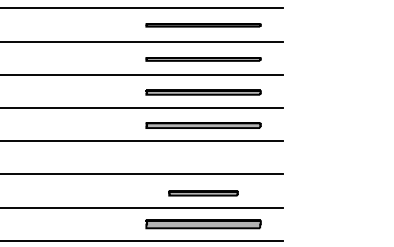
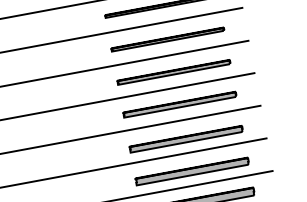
part: (203, 160) -> (186, 139), added
part: (203, 193) -> (192, 171), size x1.67

